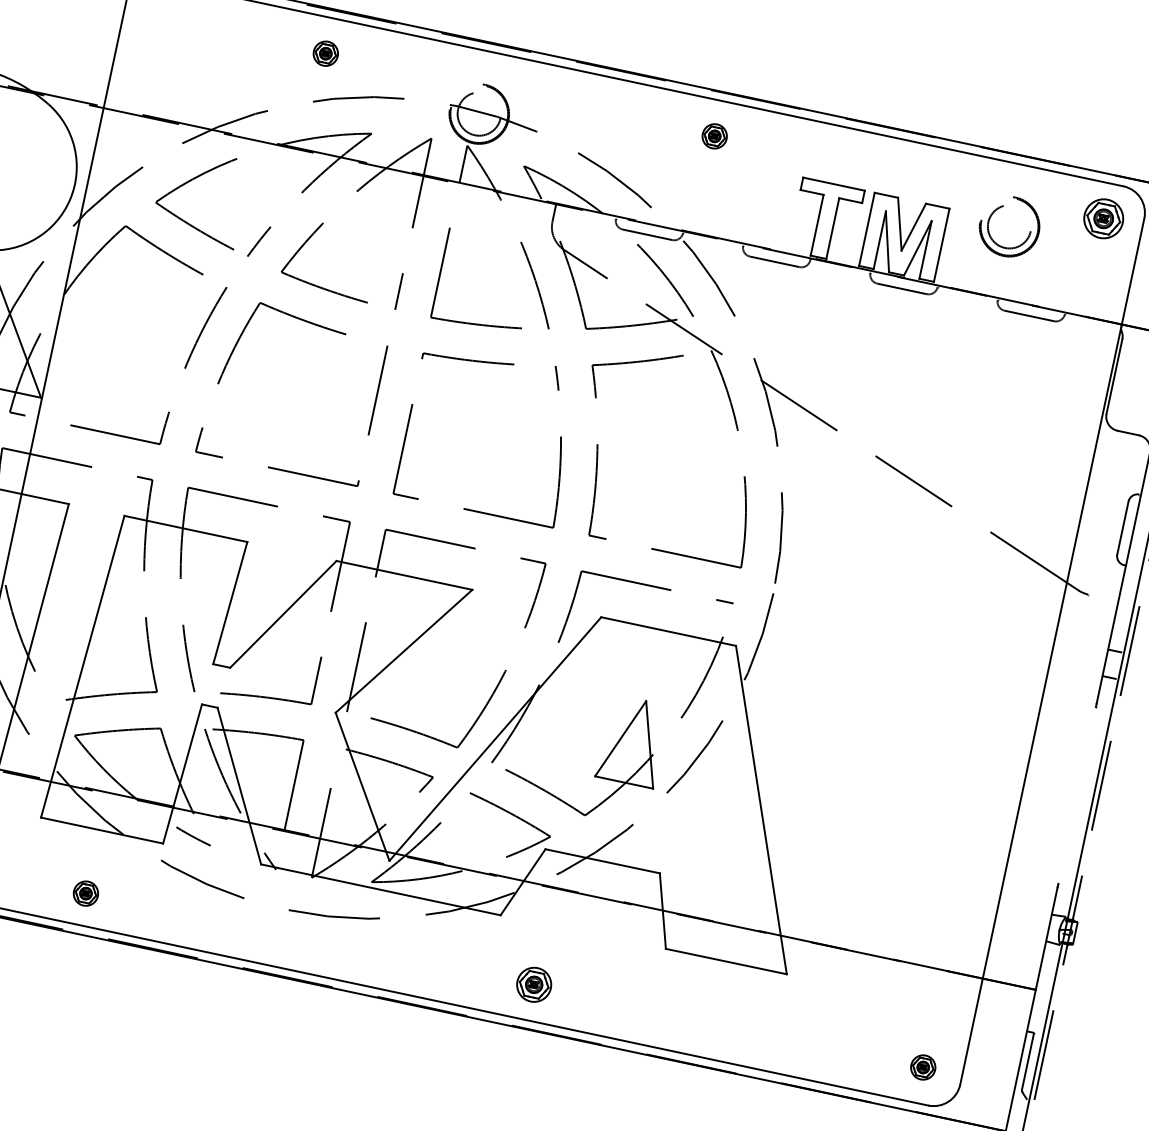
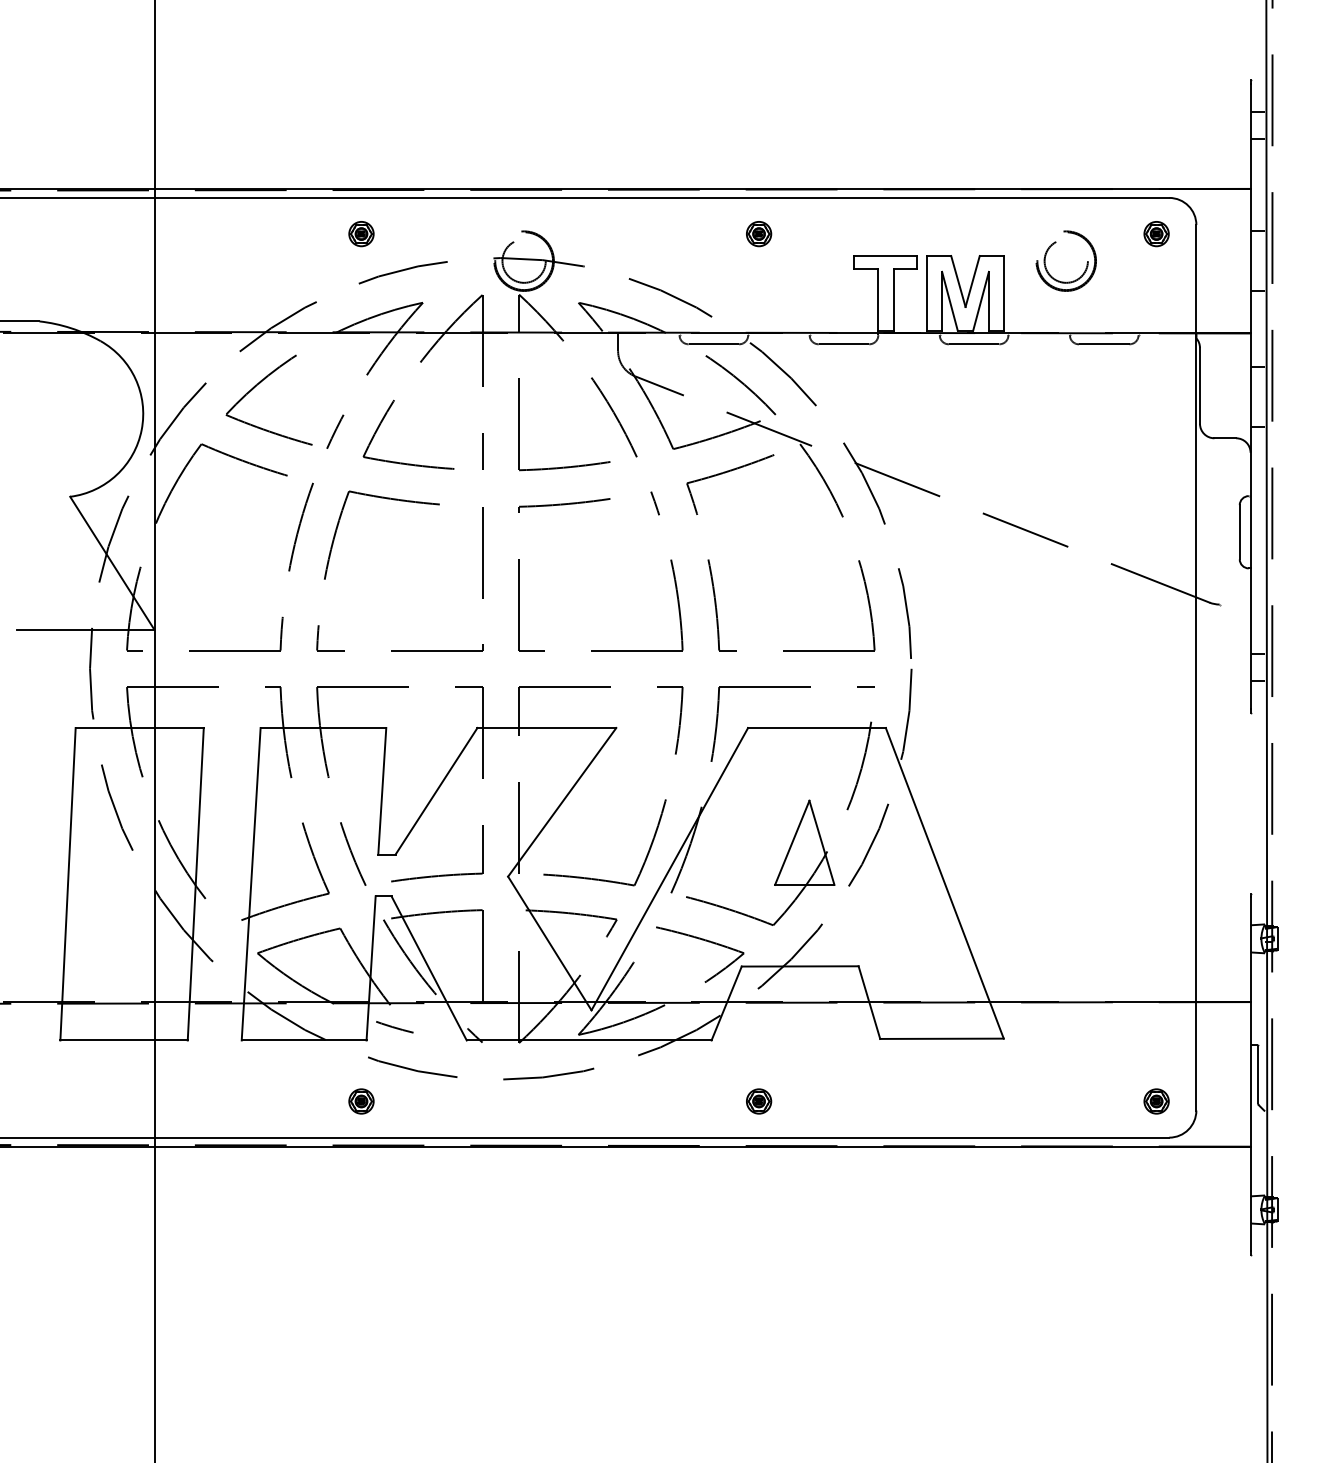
part: (1103, 219) -> (1156, 234), size x0.62
part: (85, 893) -> (361, 1101), moved
part: (534, 984) -> (759, 1101), size x0.71

